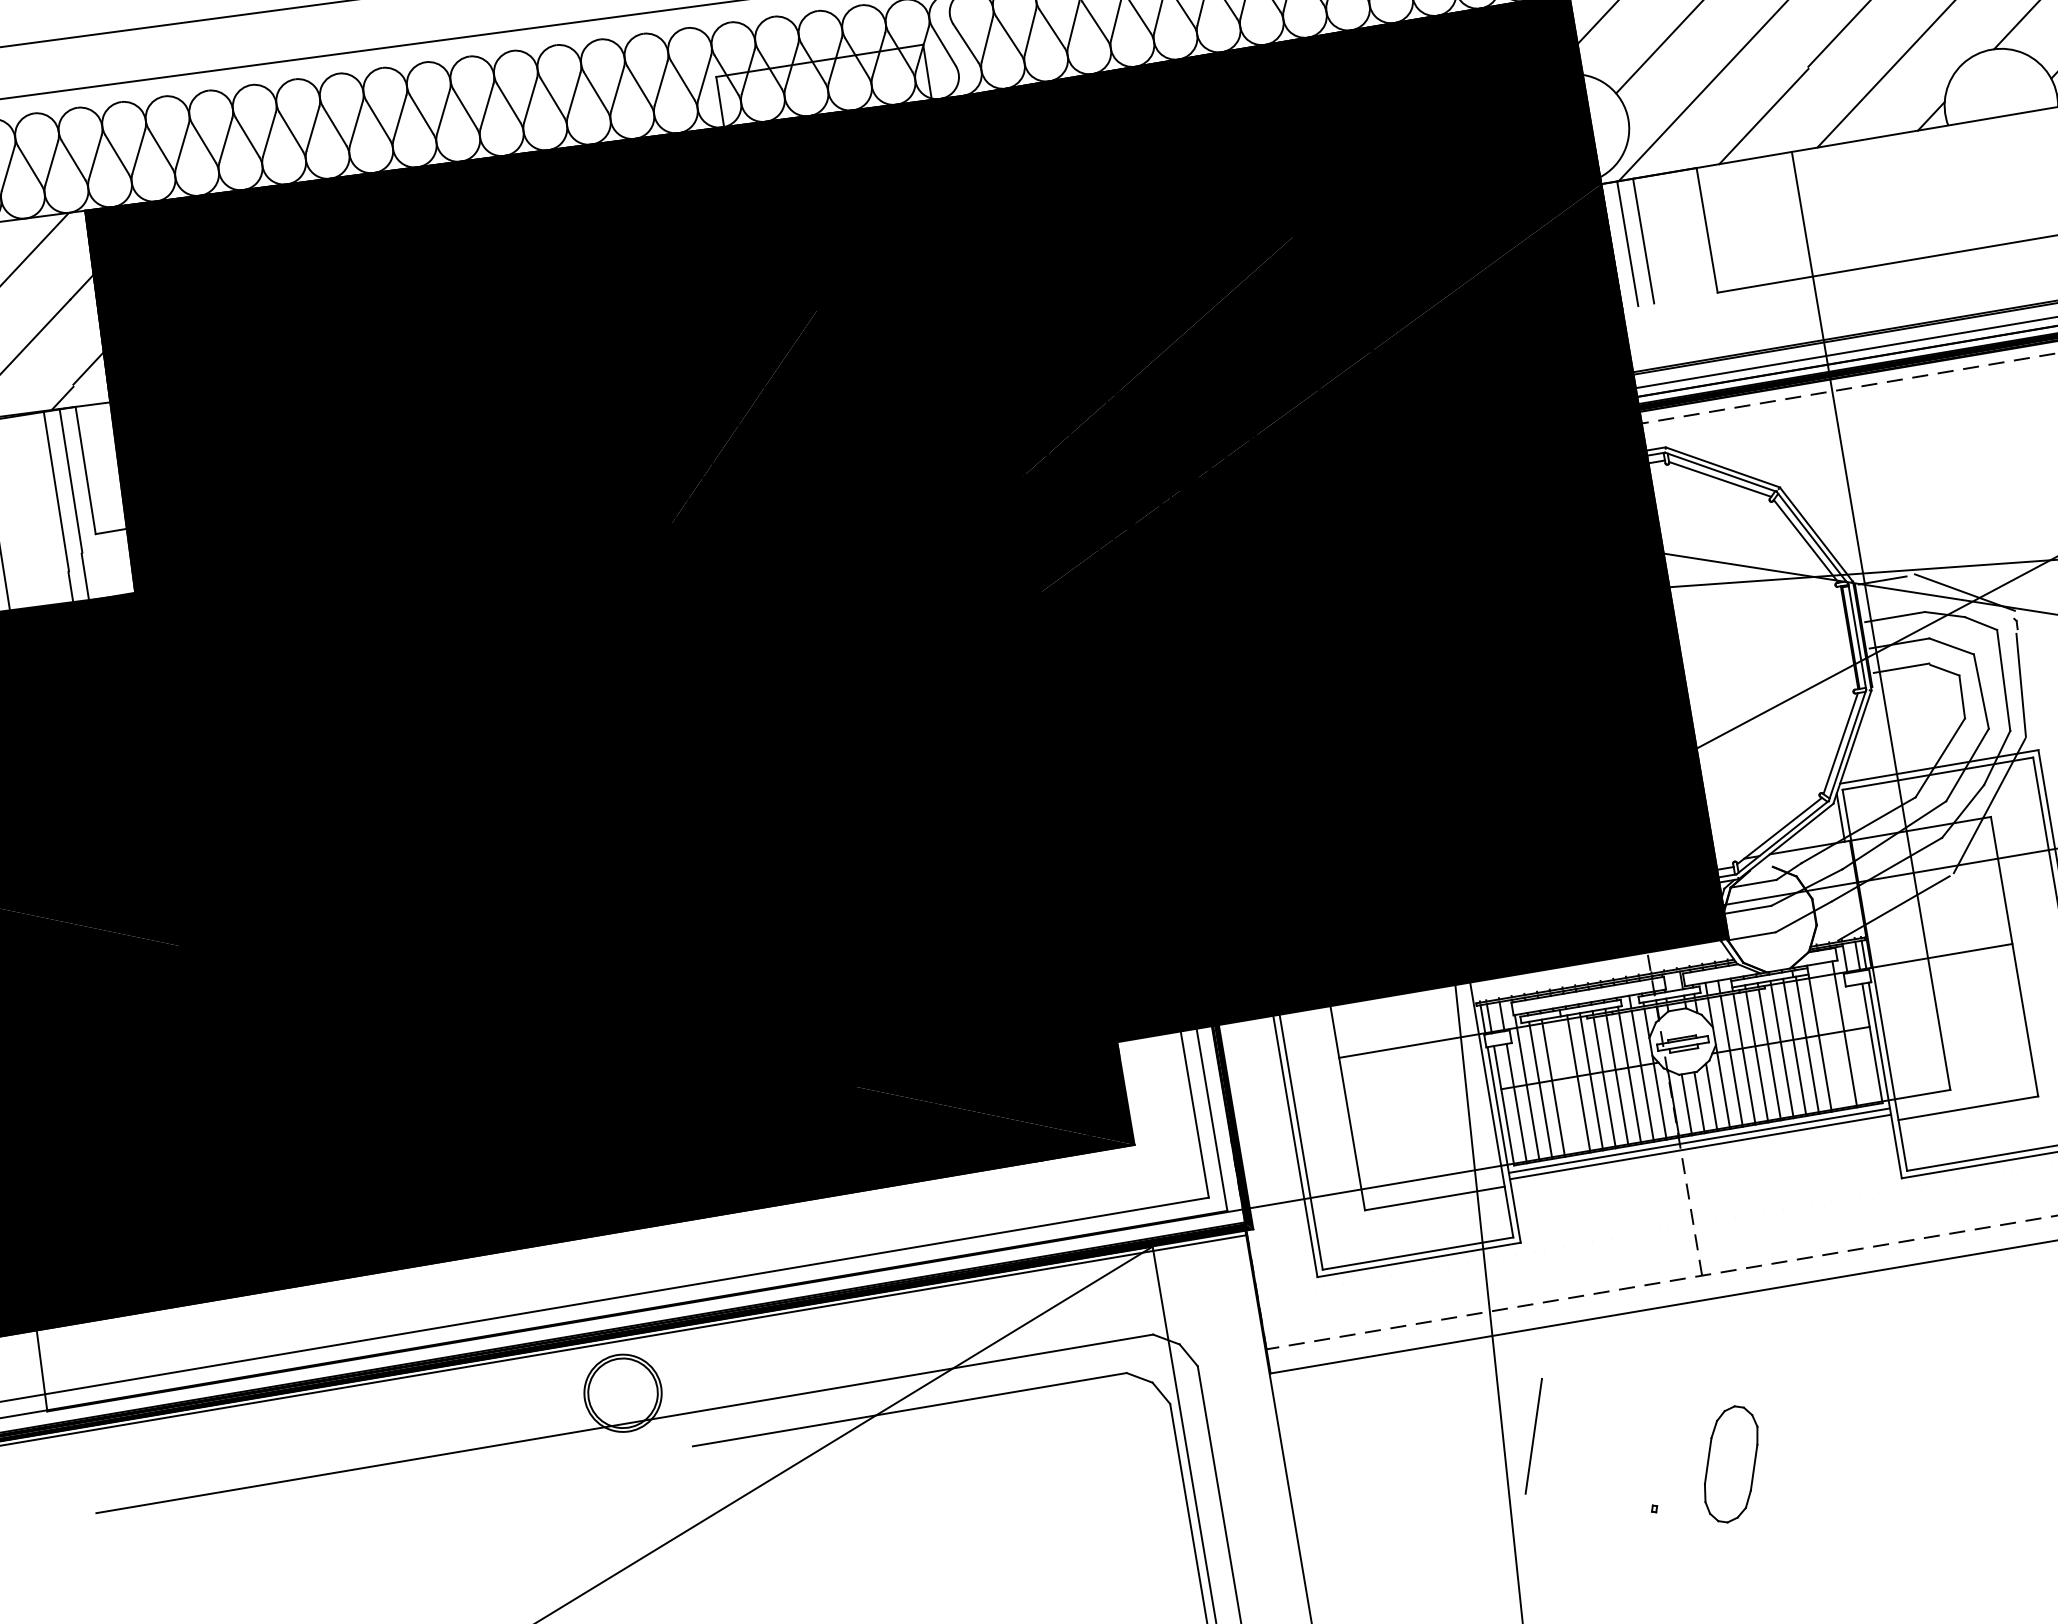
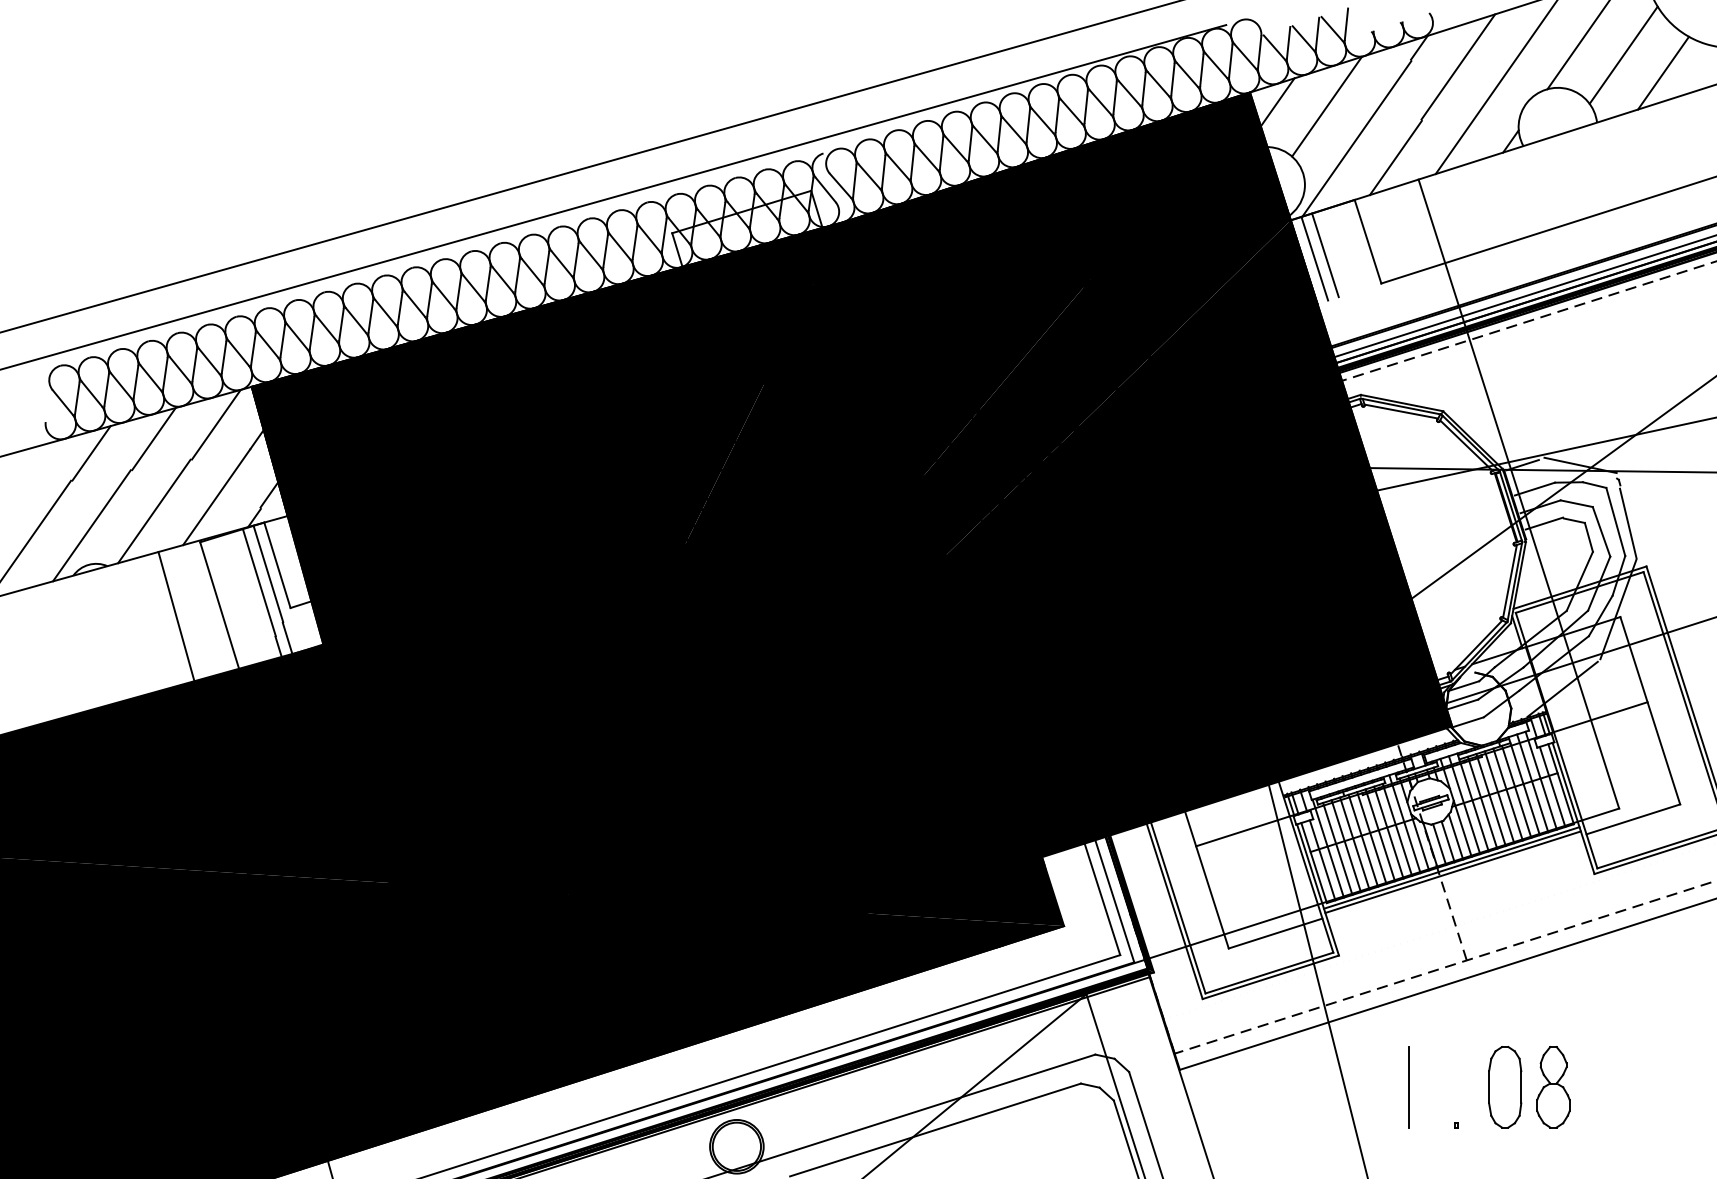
line: (1831, 1036) -> (1532, 783), added
line: (1859, 1044) -> (1552, 786), added
line: (1565, 1086) -> (1354, 843), added
line: (1533, 1436) -> (1408, 1087), moved
part: (1800, 1474) -> (1553, 1087), added

